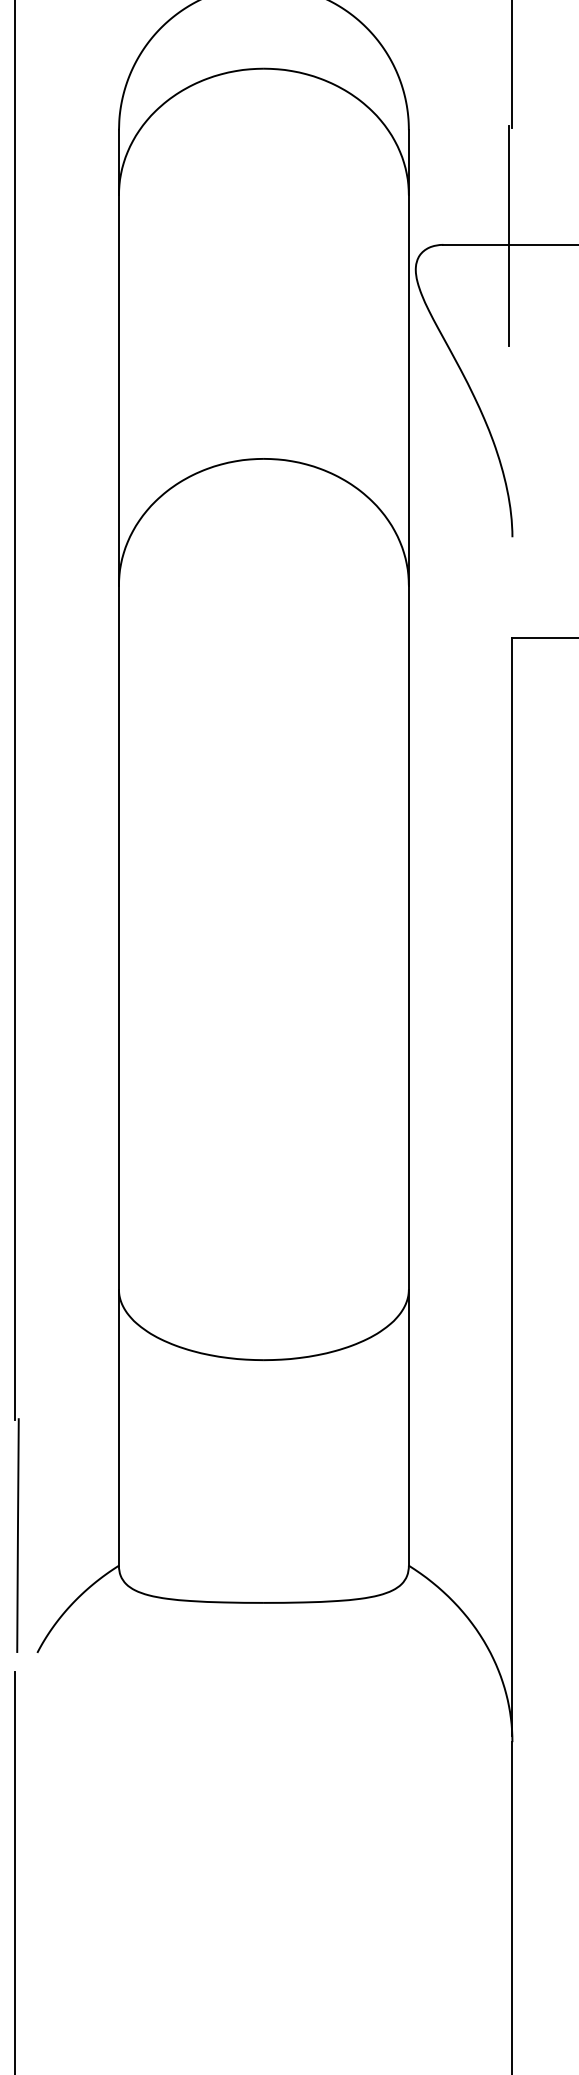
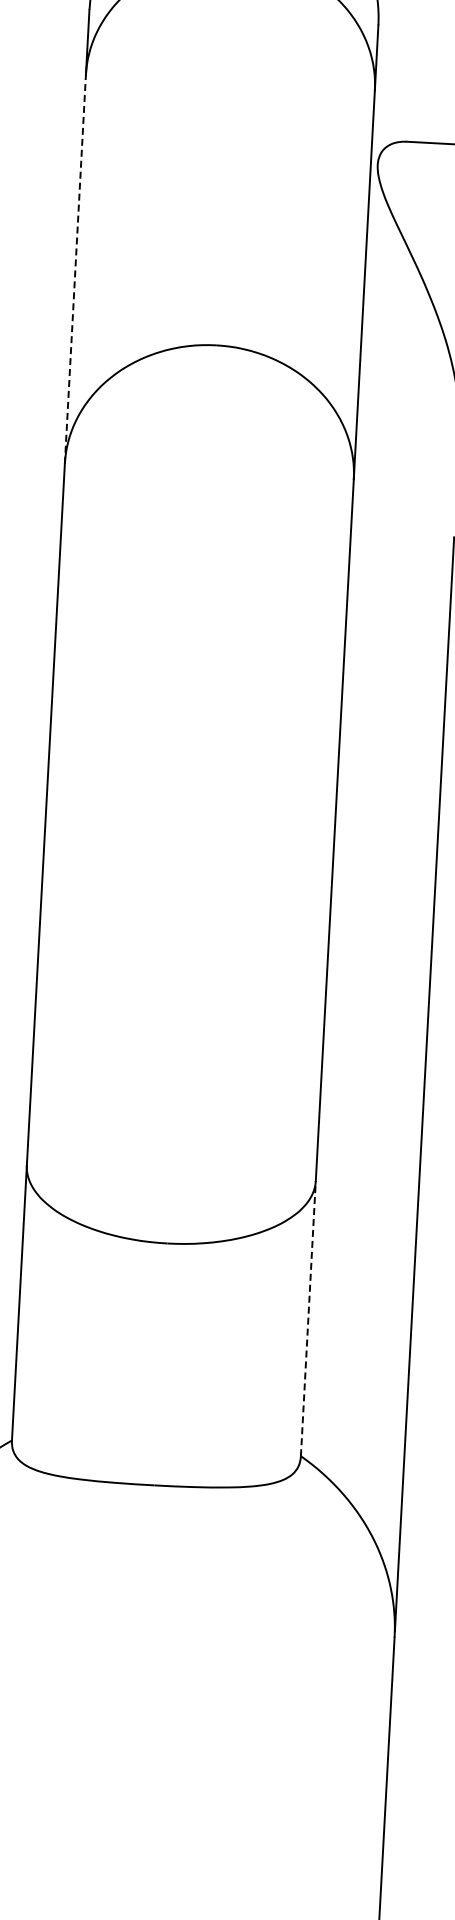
line: (118, 389) -> (75, 268), solid -> dashed
line: (408, 1427) -> (307, 1318), solid -> dashed

